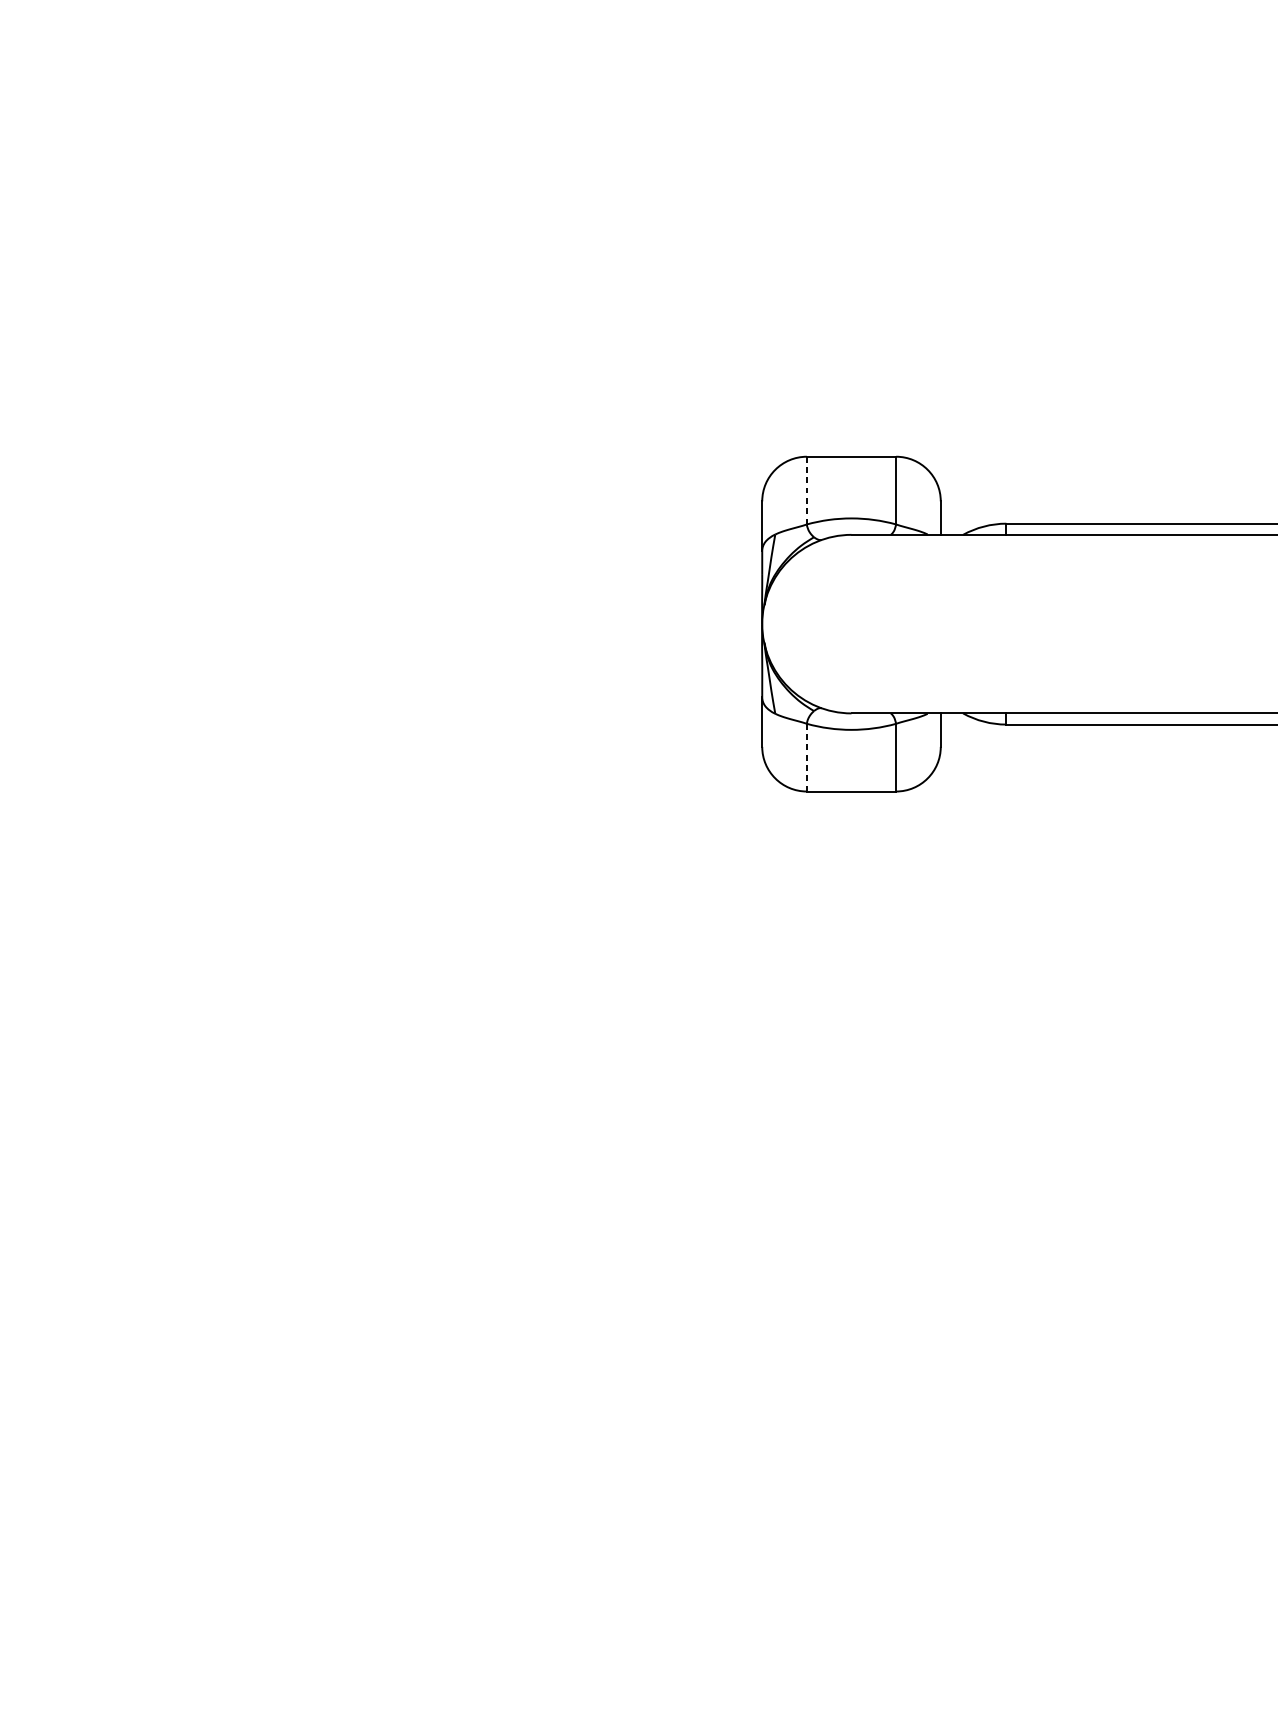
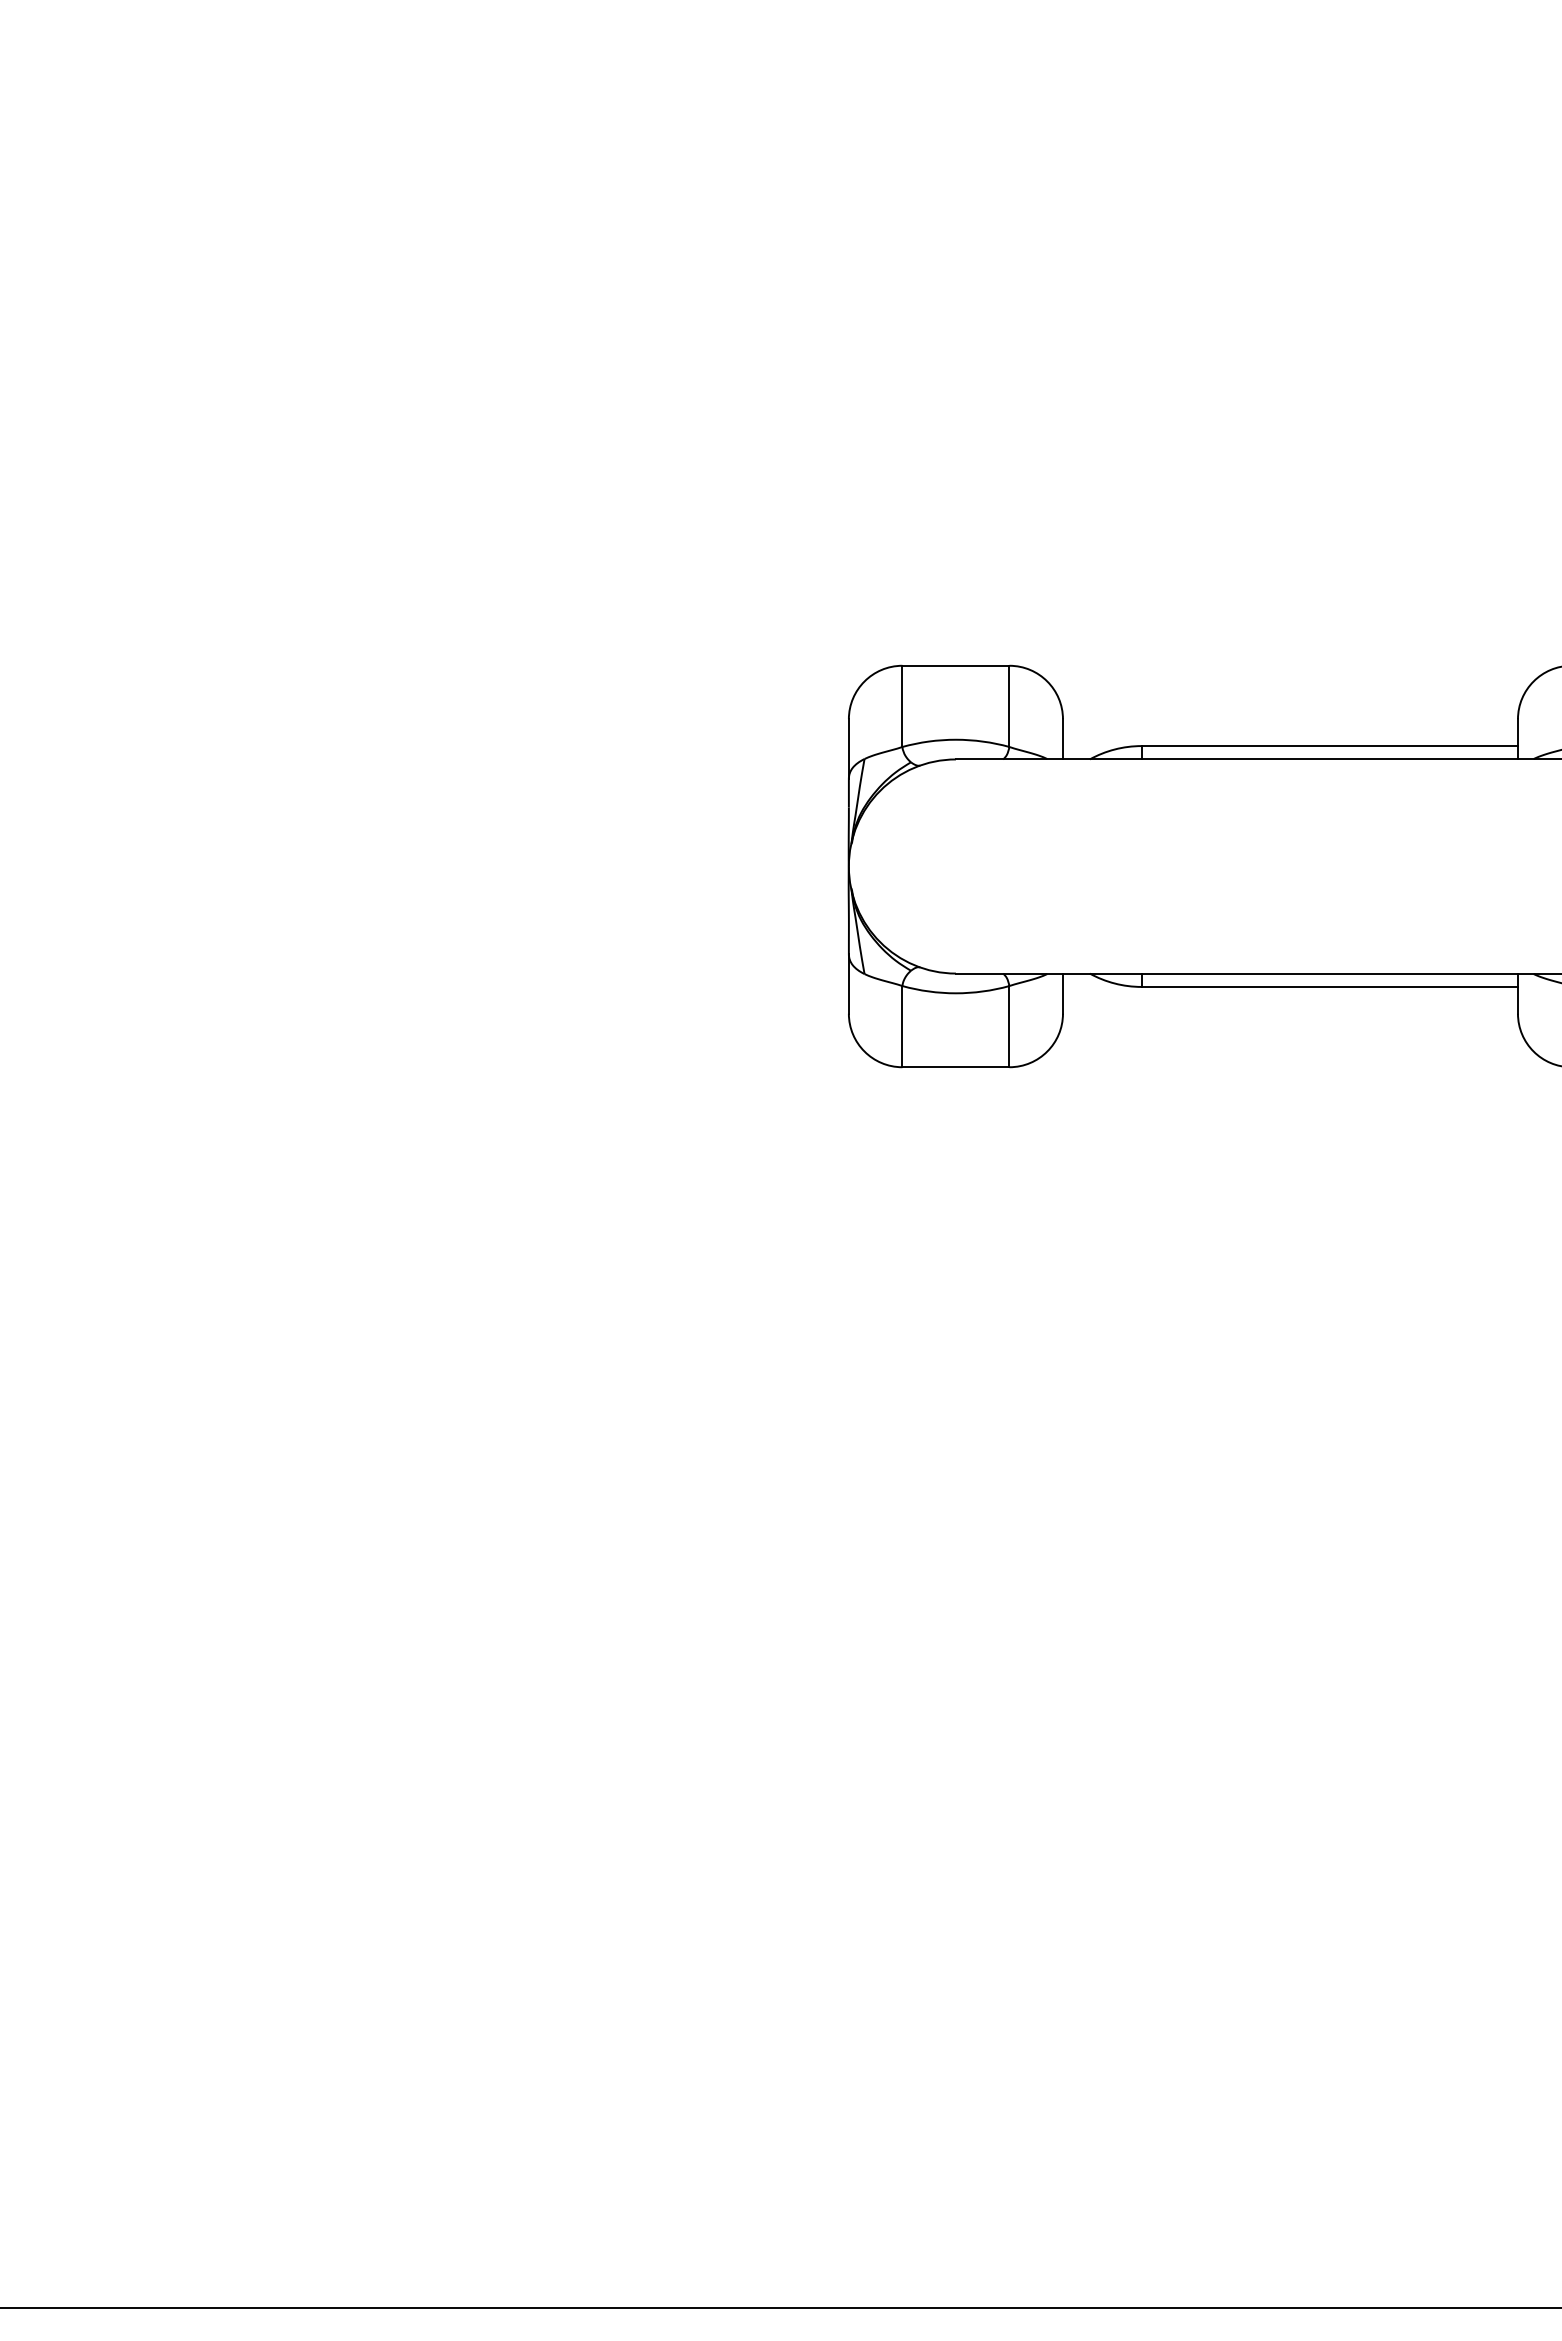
line: (806, 490) -> (902, 706), dashed -> solid
line: (806, 757) -> (902, 1026), dashed -> solid

